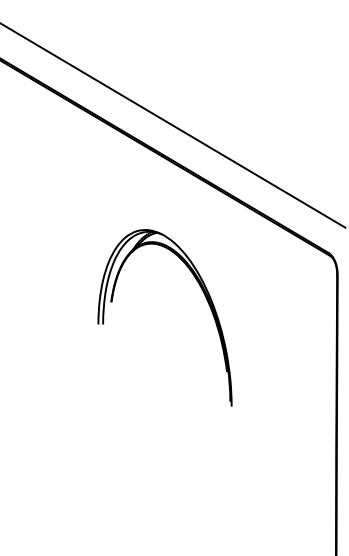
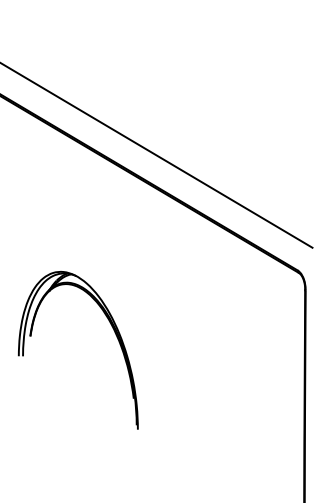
part: (206, 301) -> (115, 335), moved

